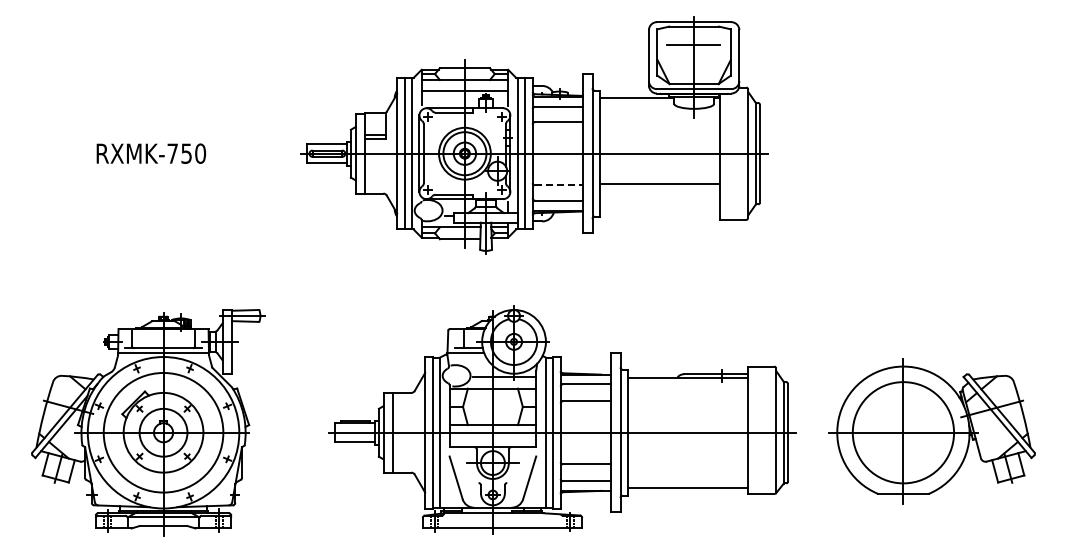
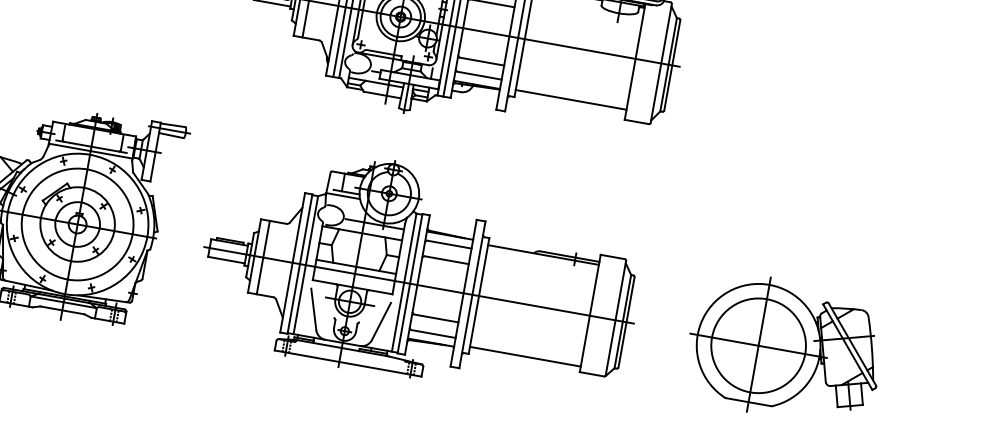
line: (659, 183) -> (570, 99), moved
line: (559, 185) -> (482, 61), dashed -> solid
part: (562, 419) -> (421, 273), moved

